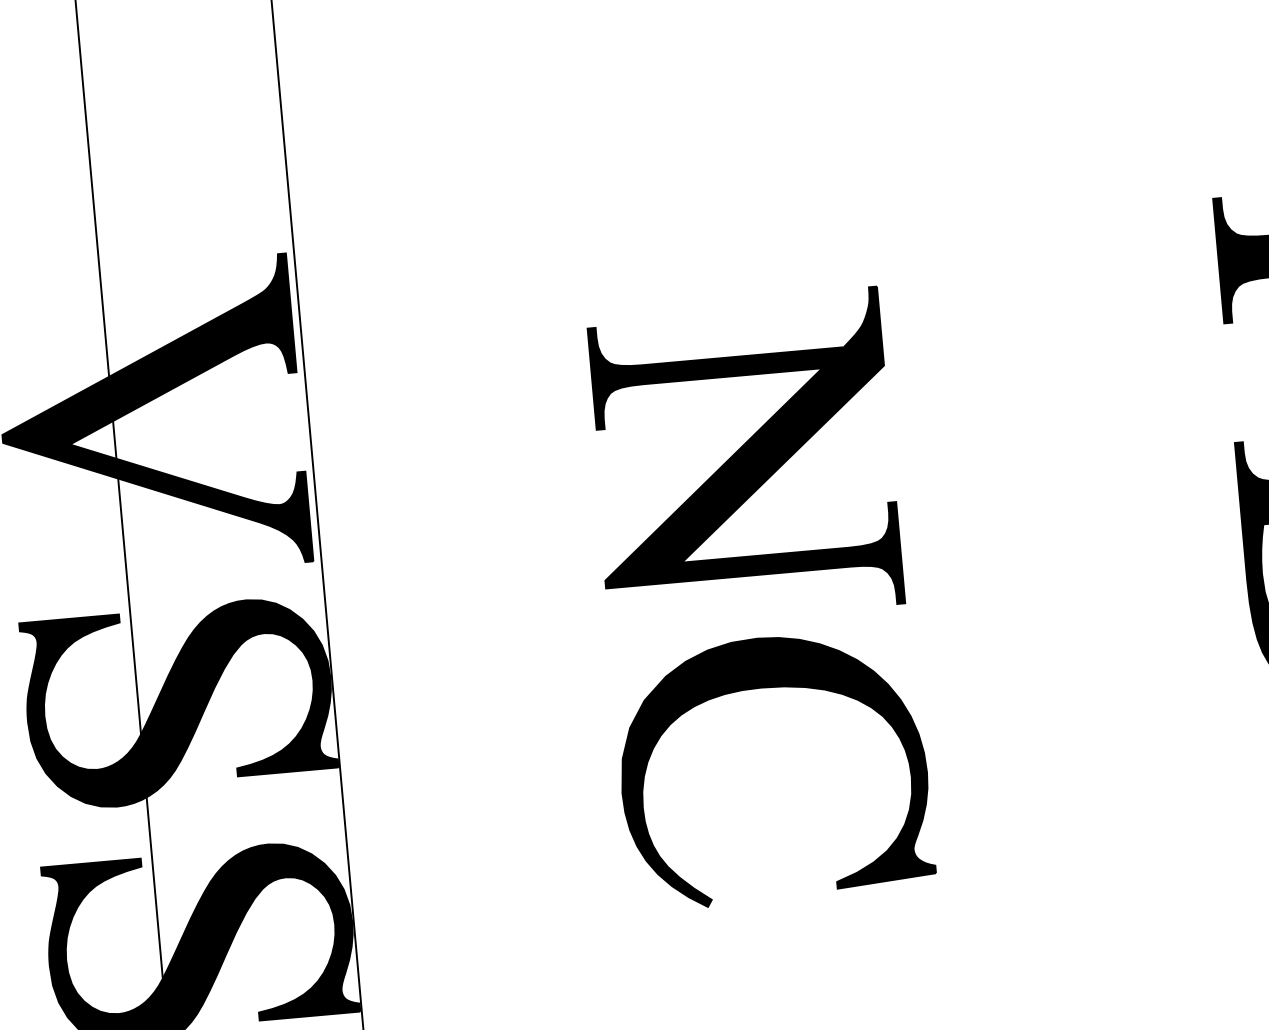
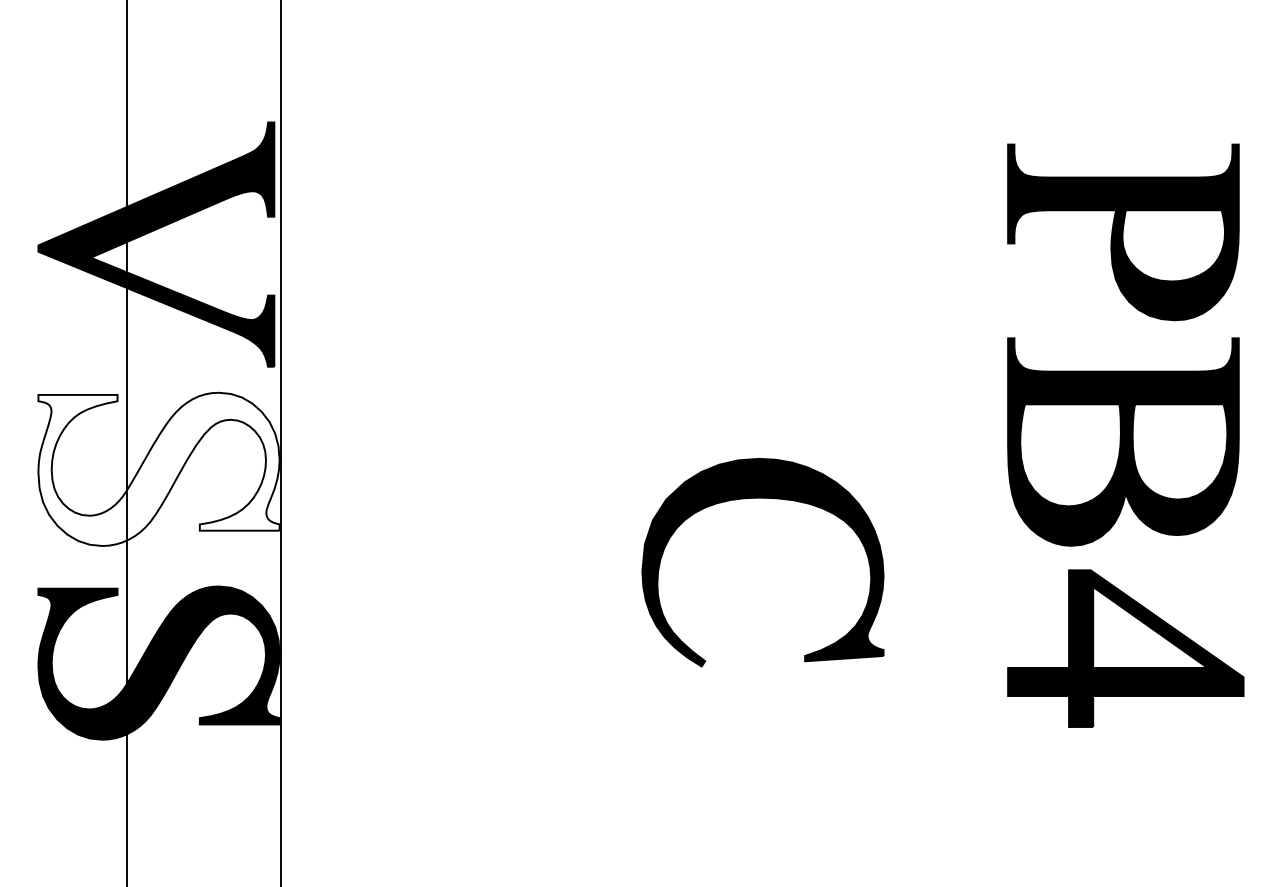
part: (743, 457) -> (620, 315), removed
part: (765, 688) -> (762, 498), moved
fill: (178, 703) -> (158, 469), removed

